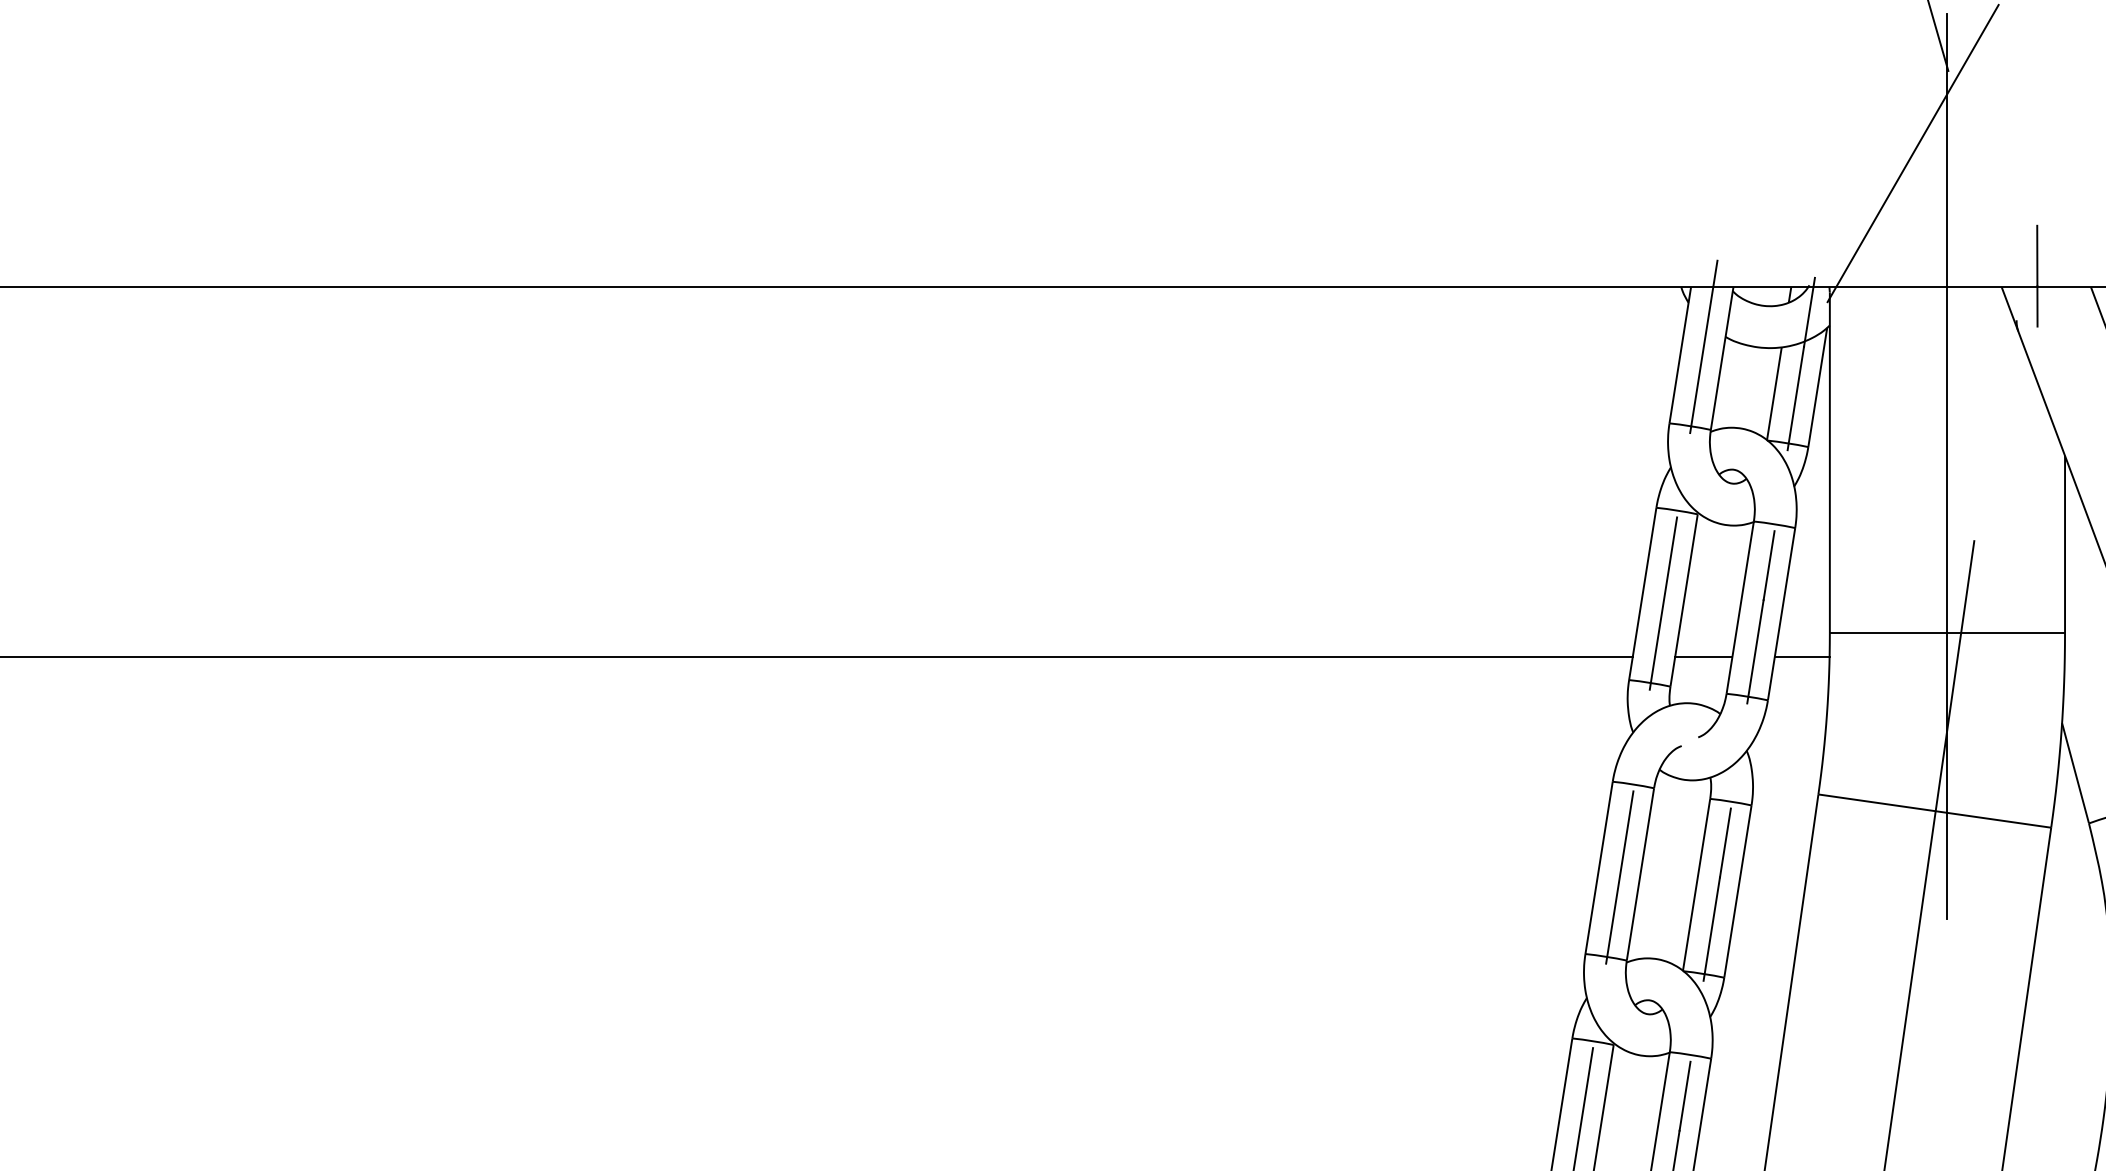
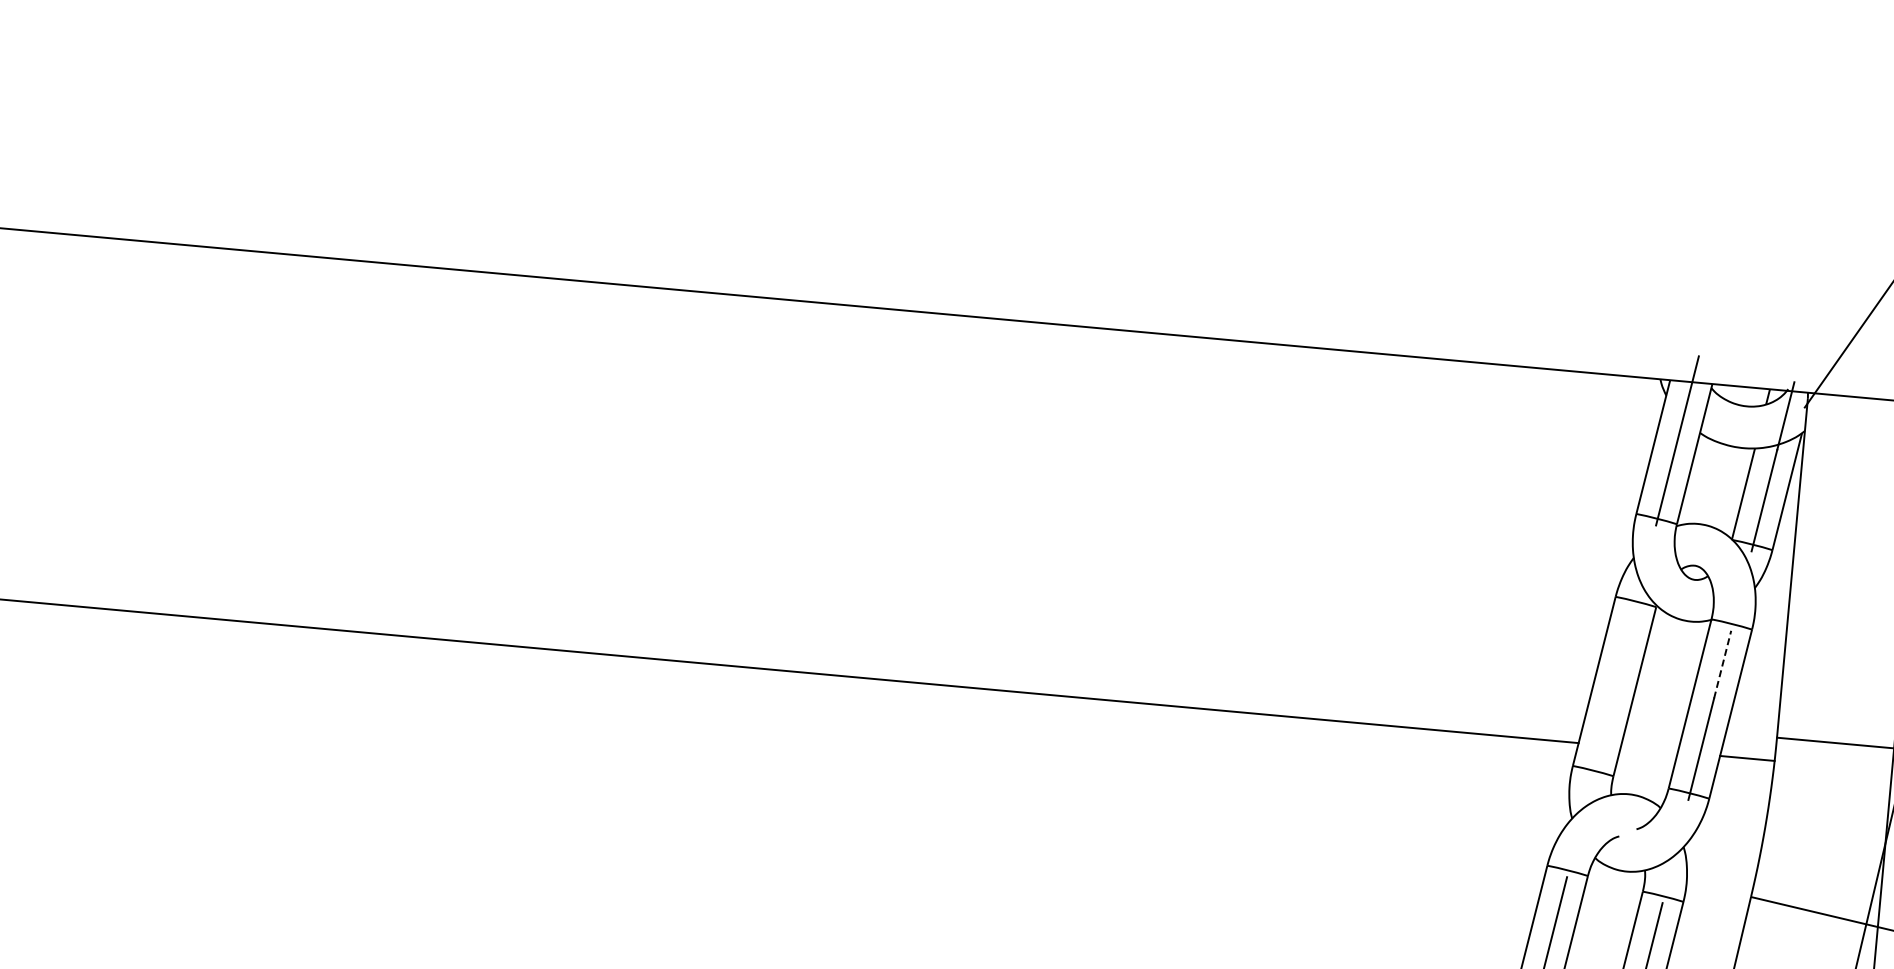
line: (1769, 565) -> (1723, 664), solid -> dashed
line: (1663, 603) -> (1614, 692), removed
line: (1703, 656) -> (1649, 749), removed

